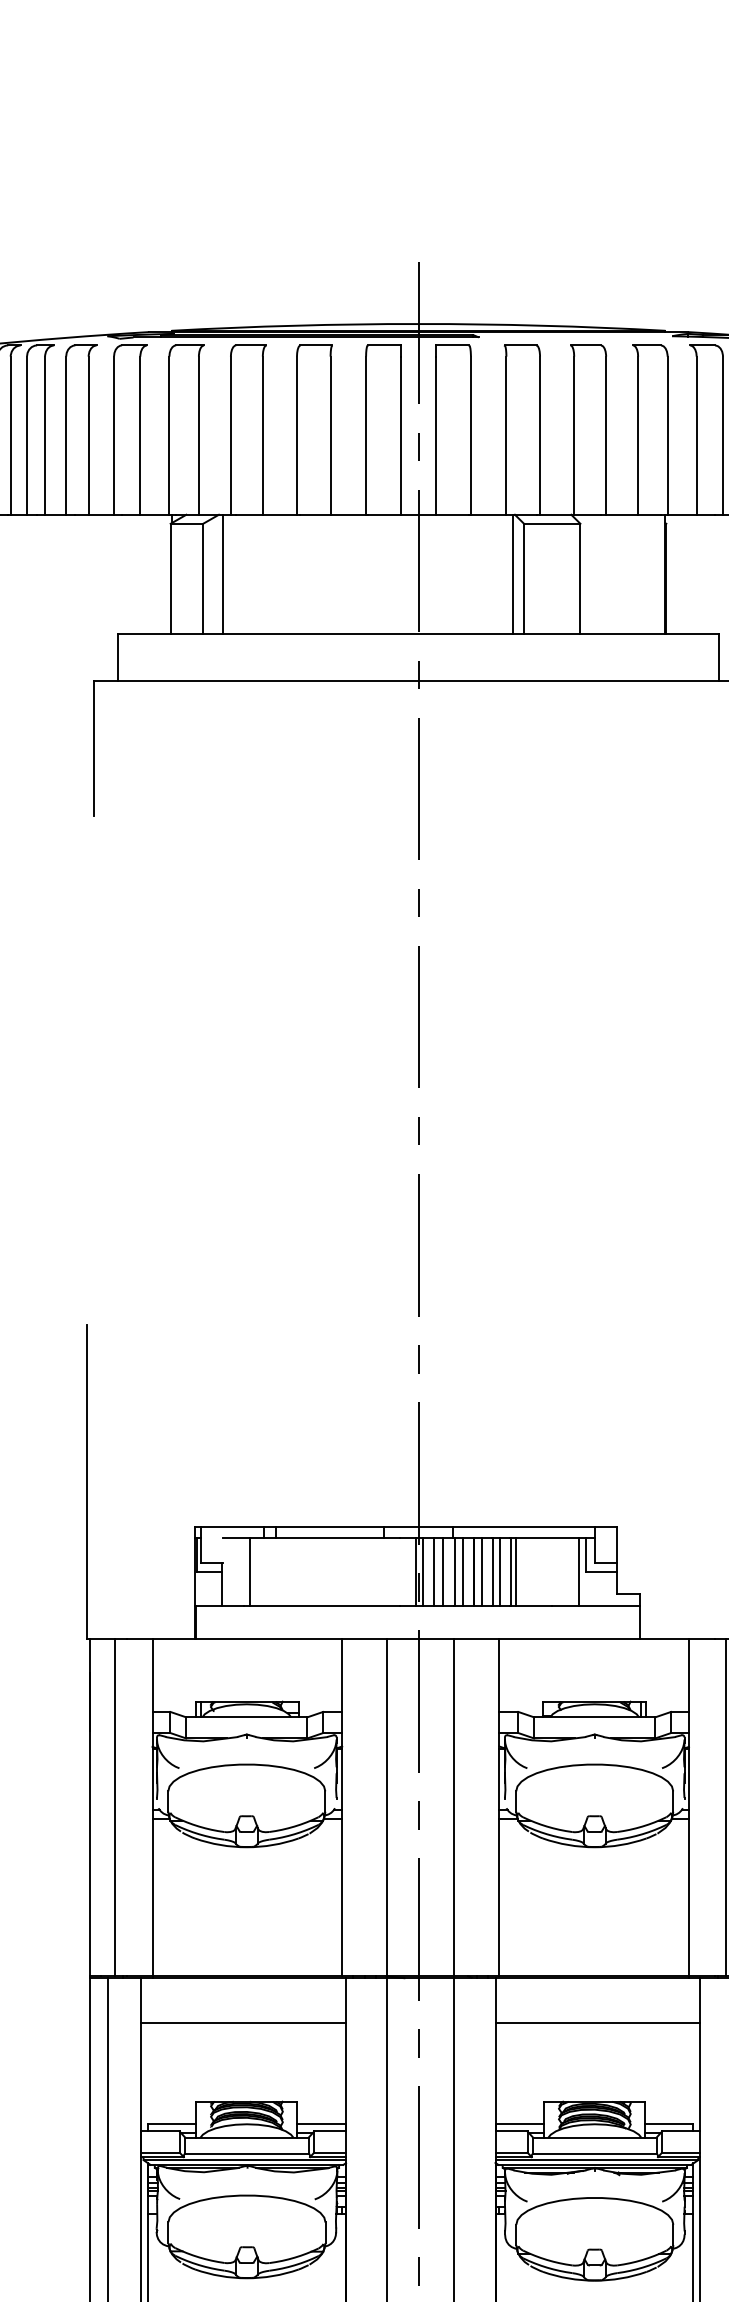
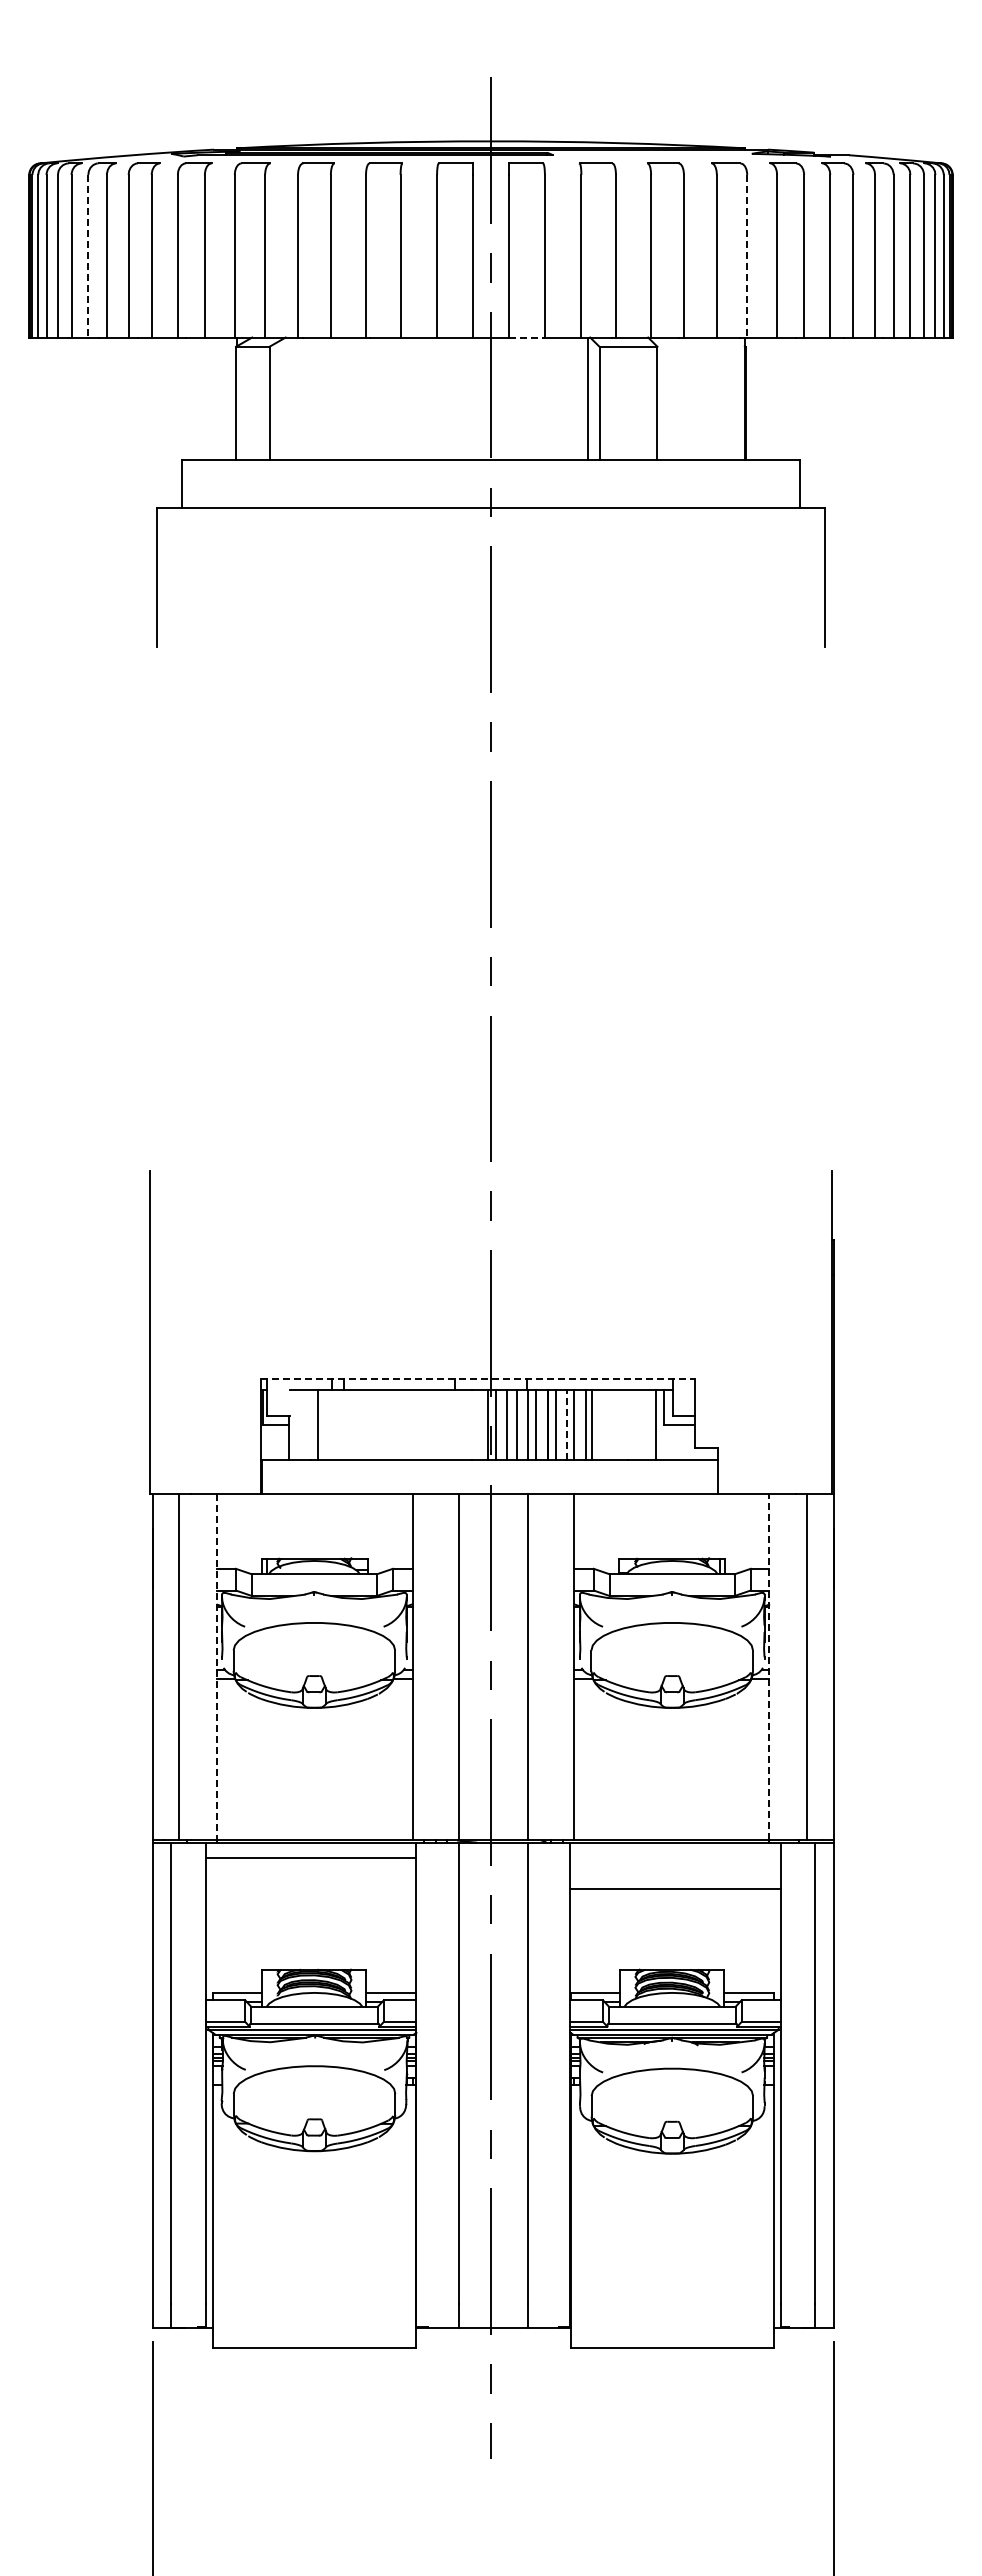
line: (27, 435) -> (88, 256), solid -> dashed
line: (667, 435) -> (747, 256), solid -> dashed
line: (453, 514) -> (526, 337), solid -> dashed
line: (222, 574) -> (289, 398), removed
line: (406, 1526) -> (478, 1378), solid -> dashed
line: (492, 1571) -> (567, 1424), solid -> dashed
line: (689, 1806) -> (769, 1666), solid -> dashed
line: (152, 1807) -> (217, 1667), solid -> dashed
line: (243, 2022) -> (310, 1857), moved

